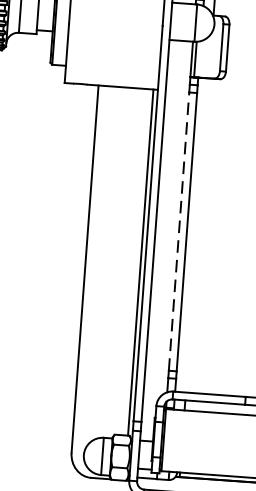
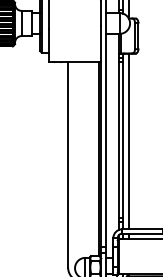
line: (178, 232) -> (118, 140), dashed -> solid
line: (197, 235) -> (129, 141), added

